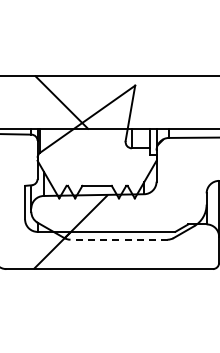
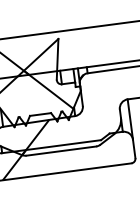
hatch: (112, 153) -> (48, 89), added
line: (119, 239) -> (61, 150), dashed -> solid

